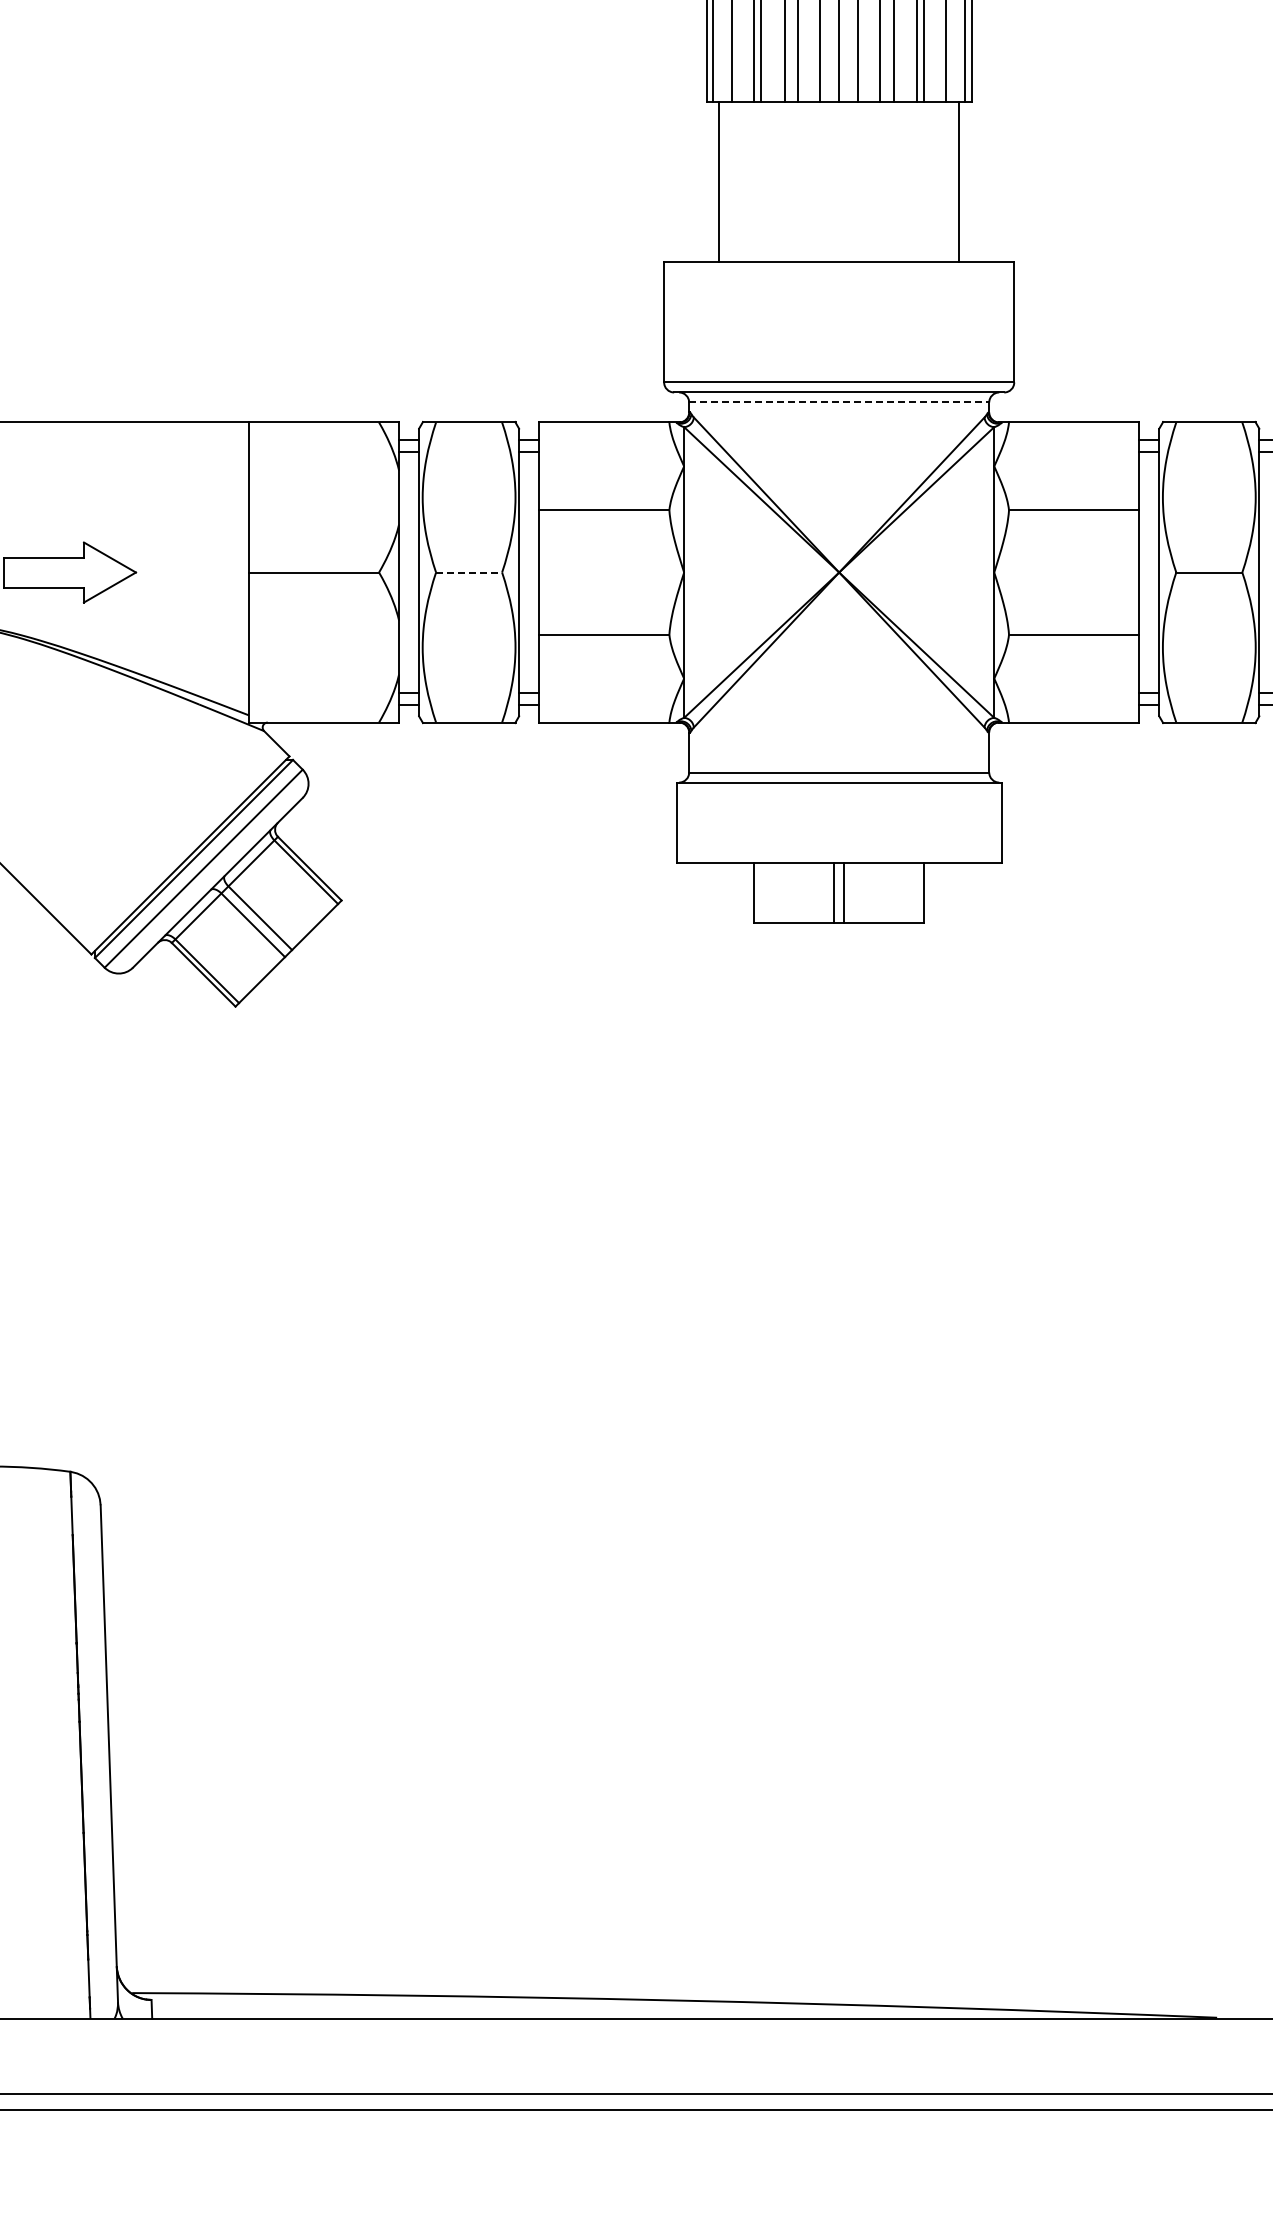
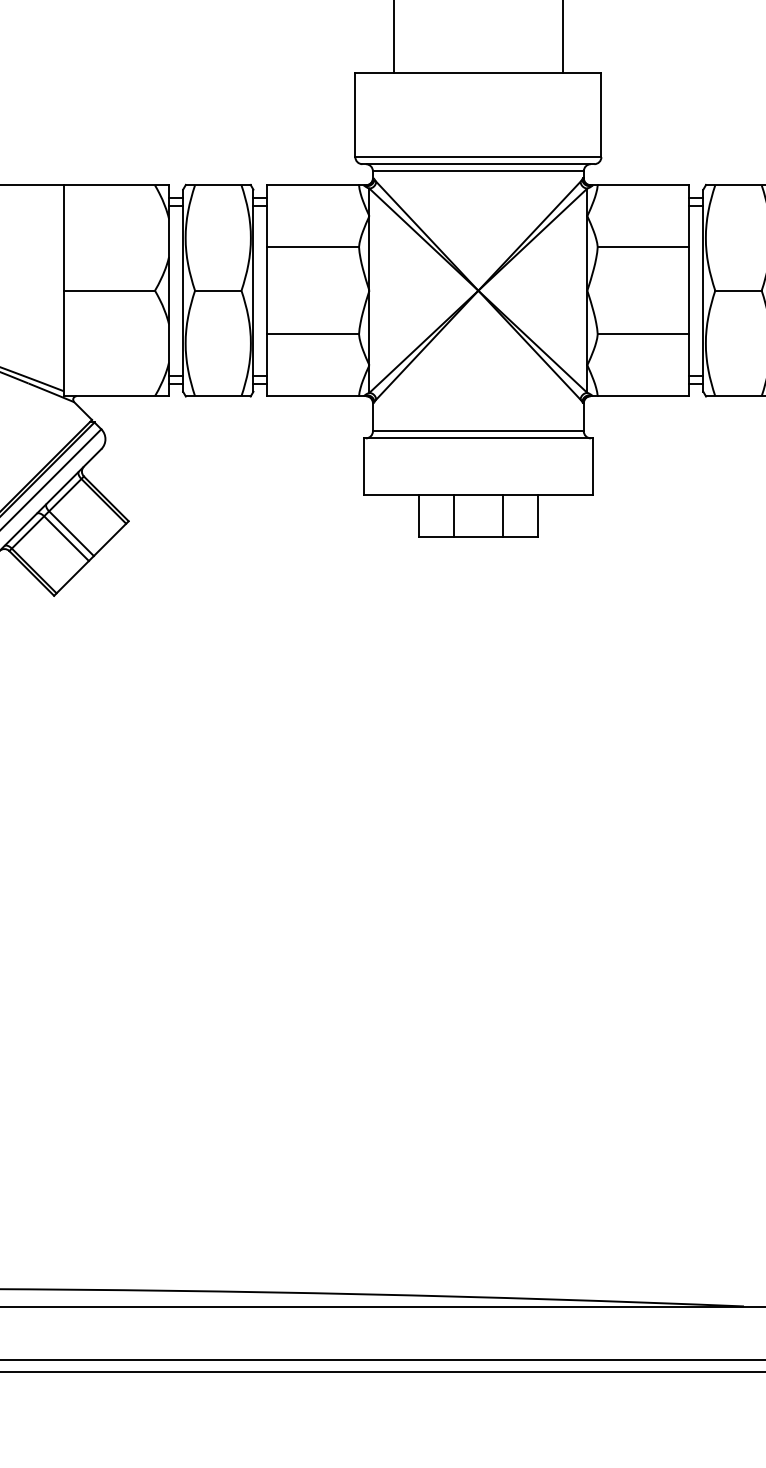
line: (839, 402) -> (478, 171), dashed -> solid
line: (469, 572) -> (218, 290), dashed -> solid
line: (834, 892) -> (503, 515), moved
line: (843, 892) -> (453, 515), moved

